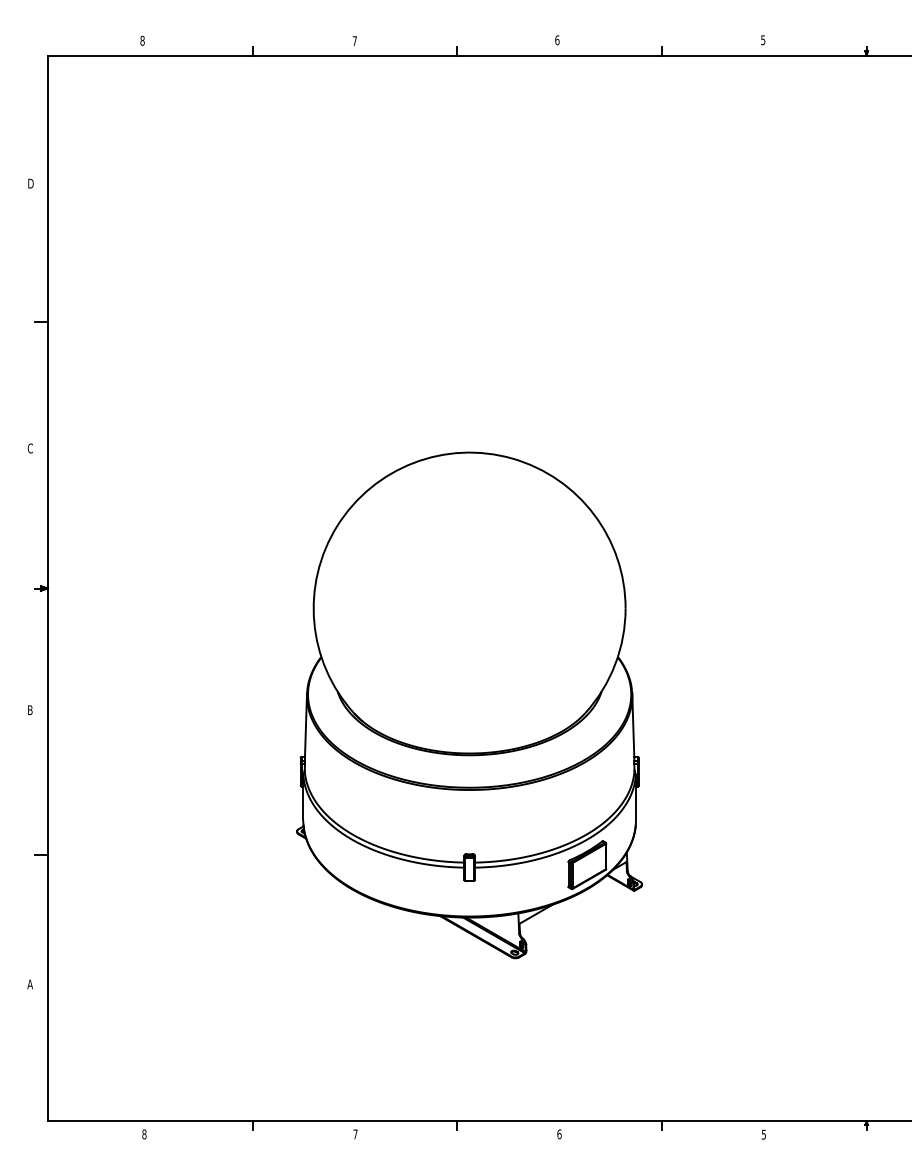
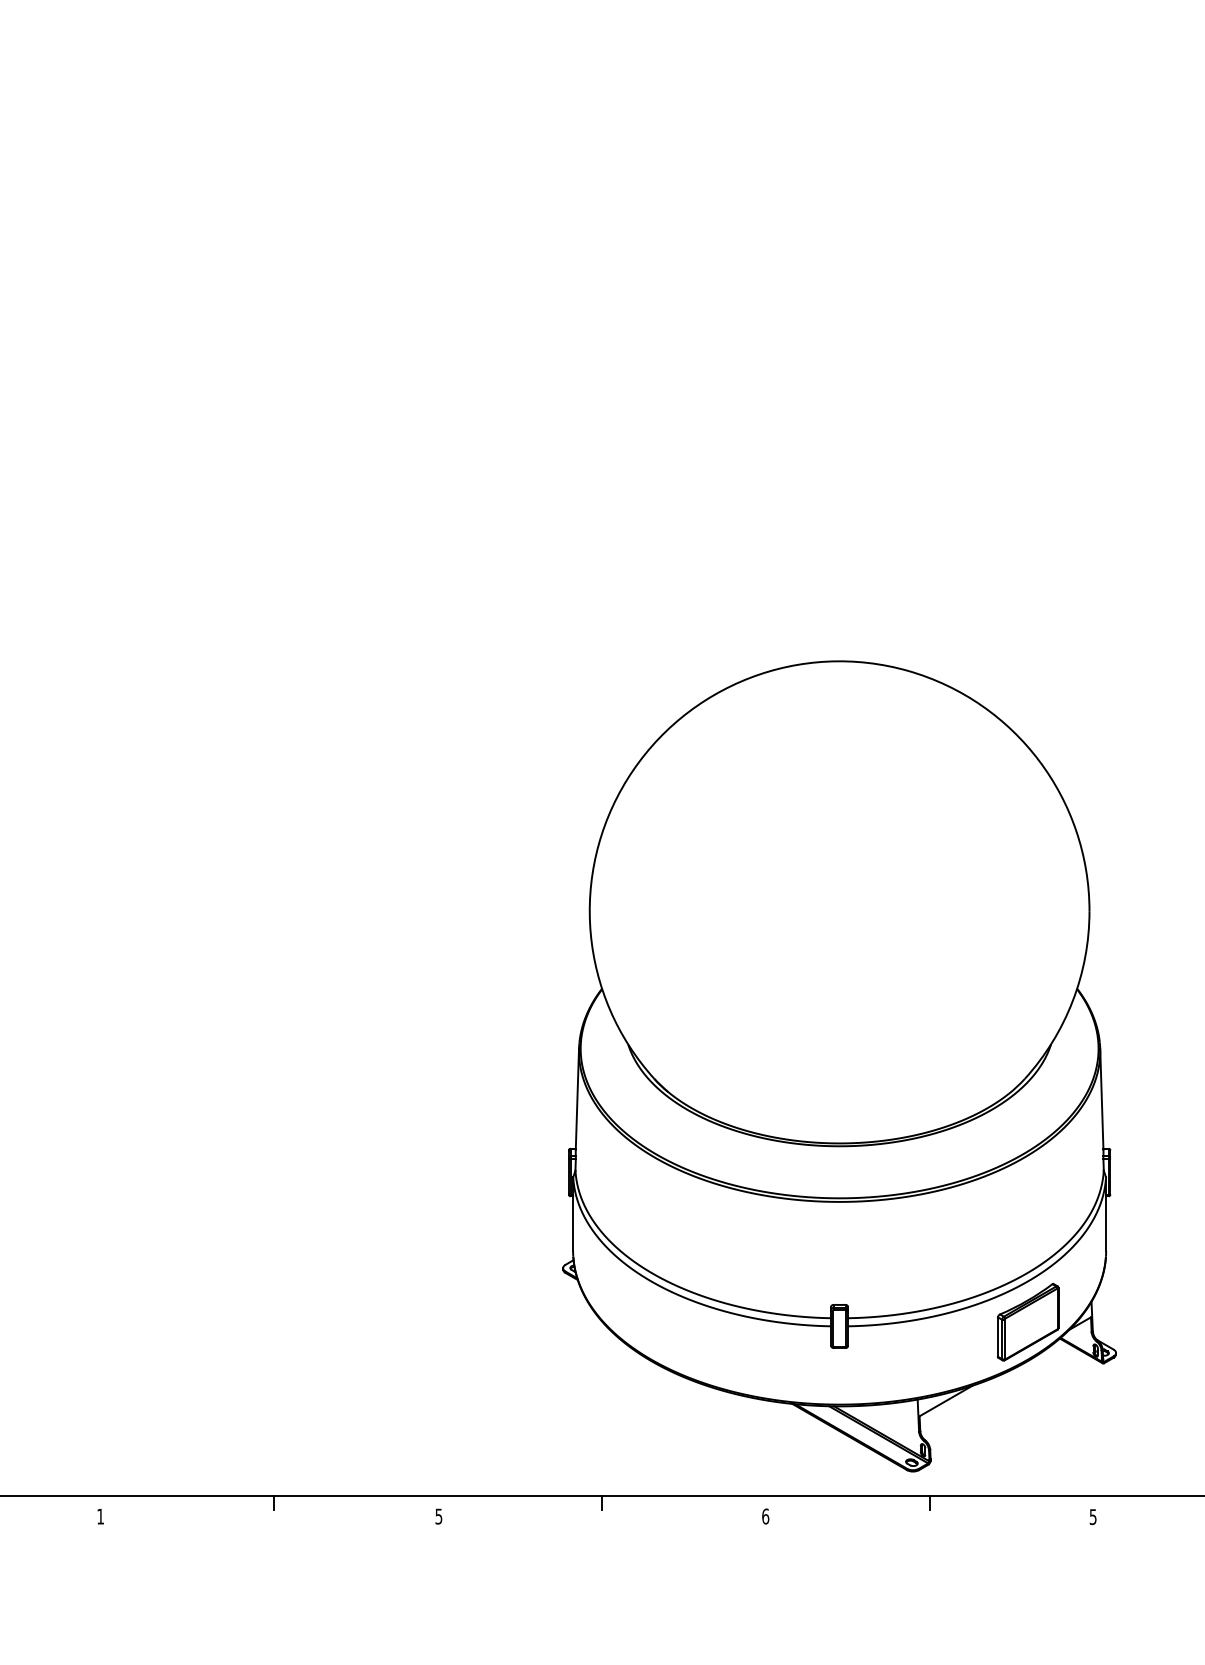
part: (469, 705) -> (839, 1066), moved
text: (144, 1134) -> (100, 1516), 8 -> 1
text: (355, 1134) -> (438, 1516), 7 -> 5

